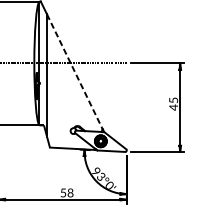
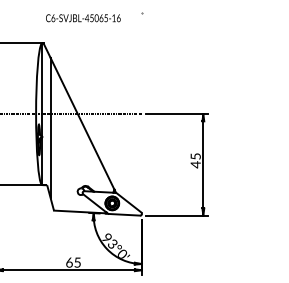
line: (74, 72) -> (82, 124), dashed -> solid
text: (66, 192) -> (73, 262), 58 -> 65

